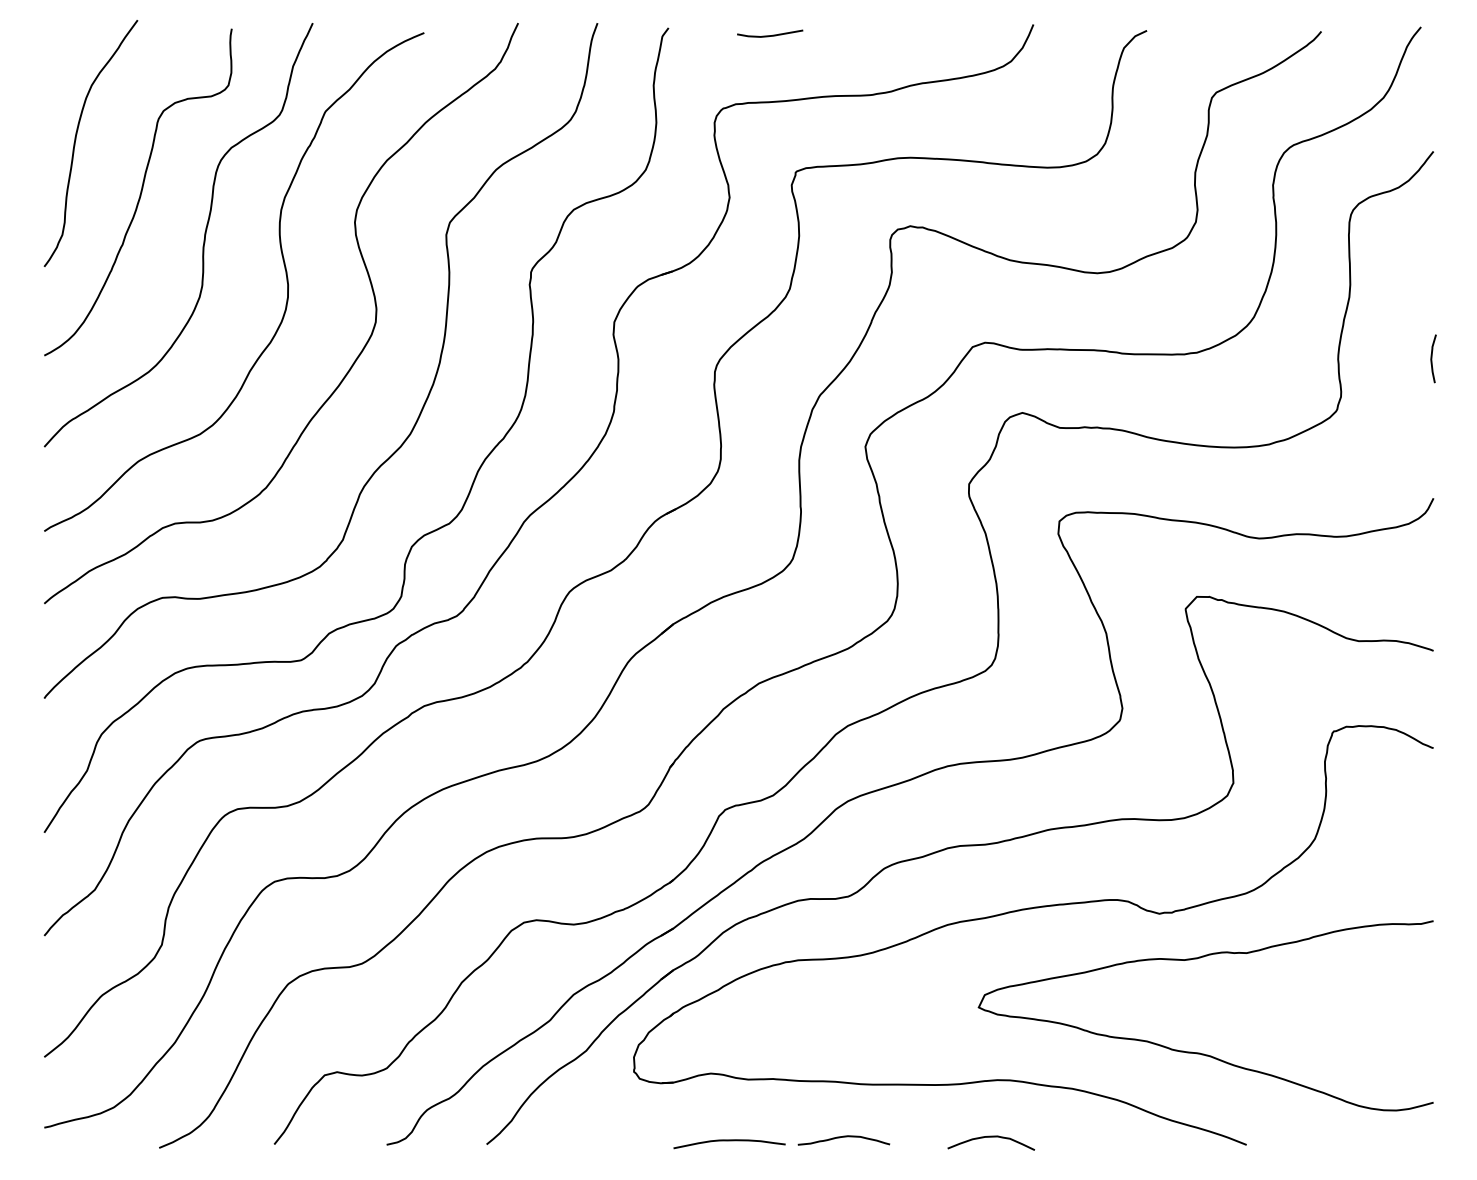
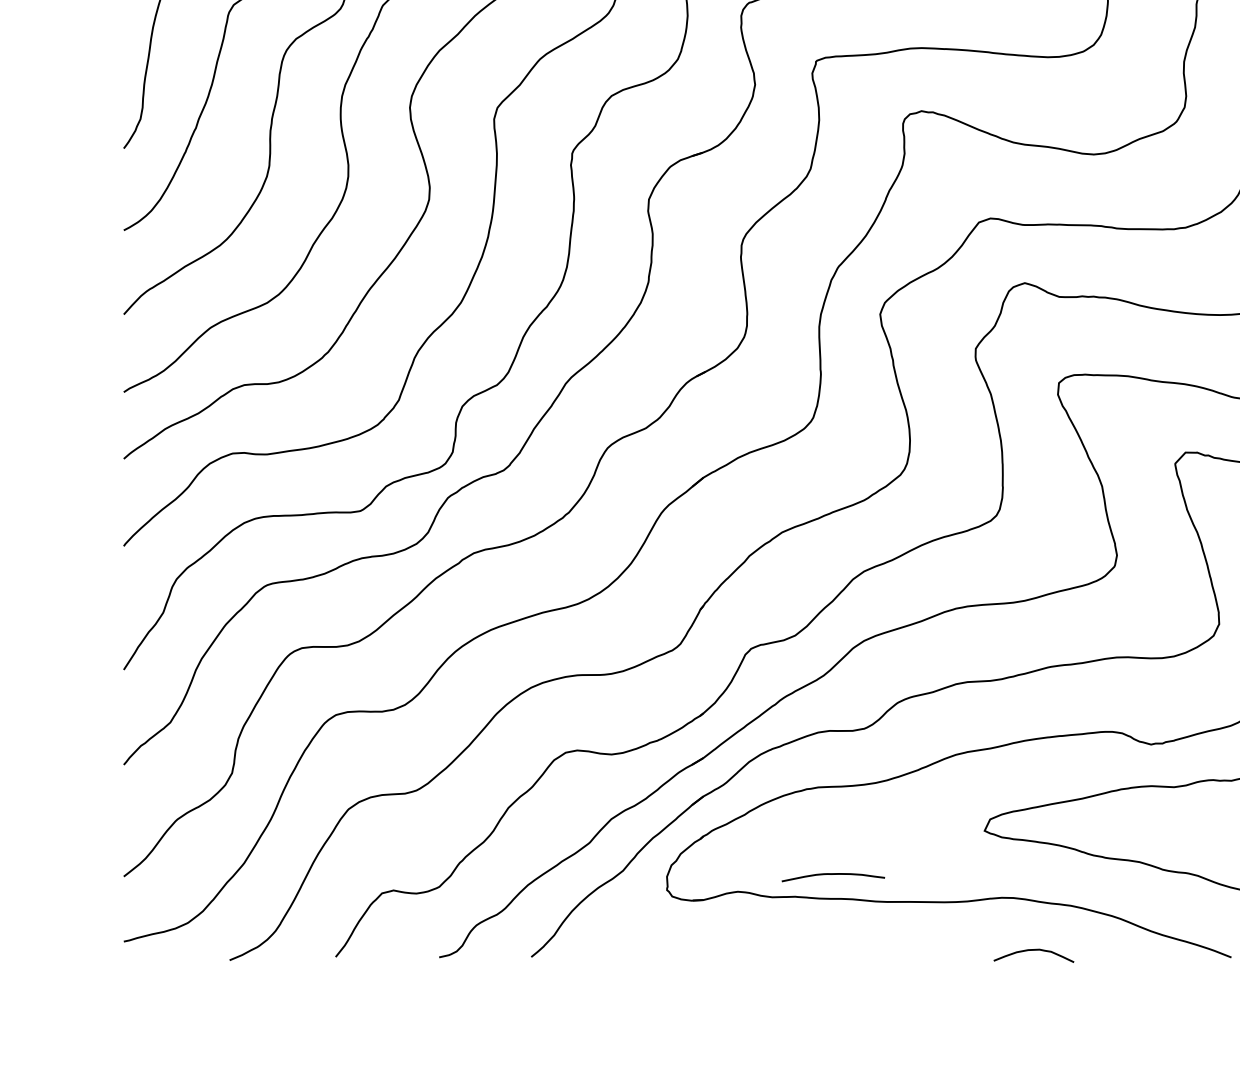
curve: (843, 1137) -> (860, 950), removed
curve: (991, 1137) -> (1034, 950), moved
curve: (729, 1141) -> (833, 875), moved

